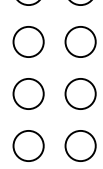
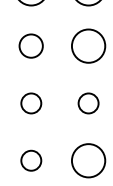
circle: (27, 41) -> (30, 45), size x0.7
circle: (27, 94) -> (30, 103), size x0.6
circle: (80, 94) -> (88, 103), size x0.6
circle: (27, 145) -> (30, 160), size x0.6

